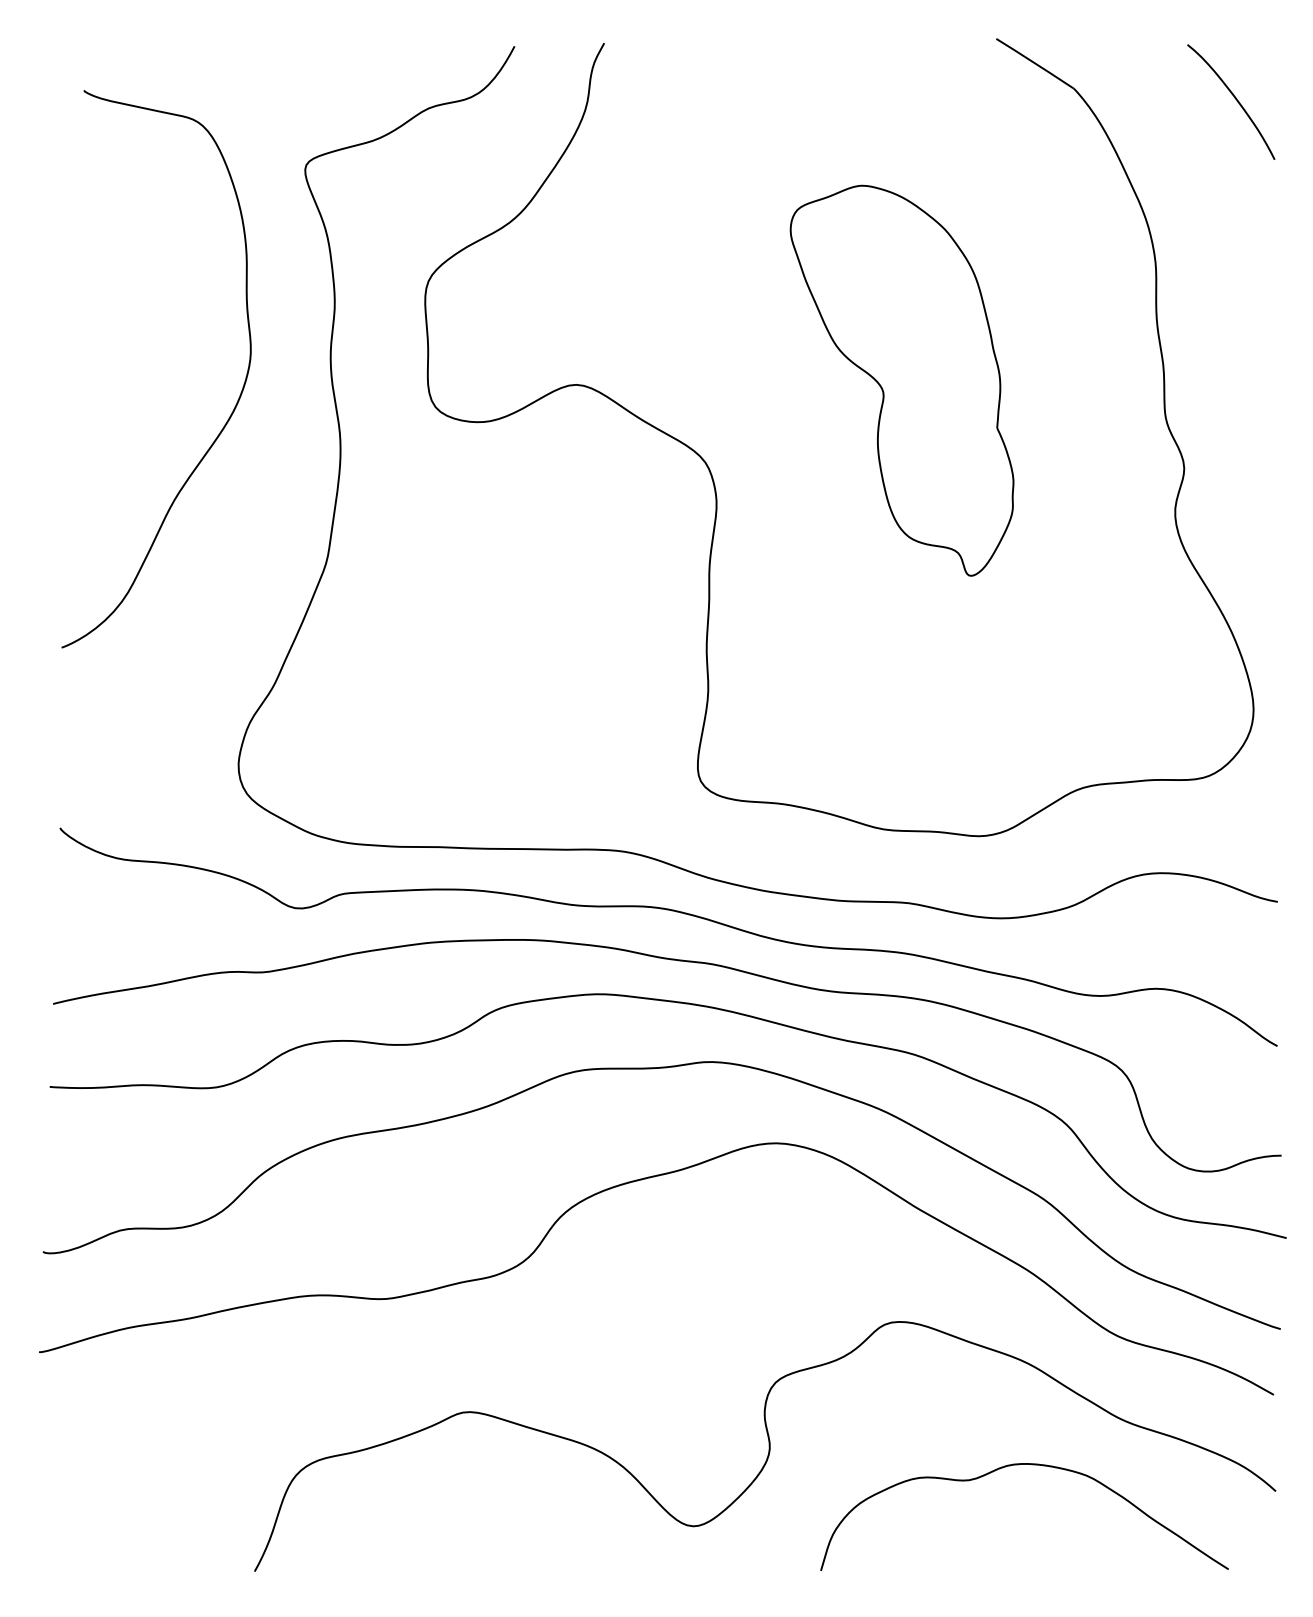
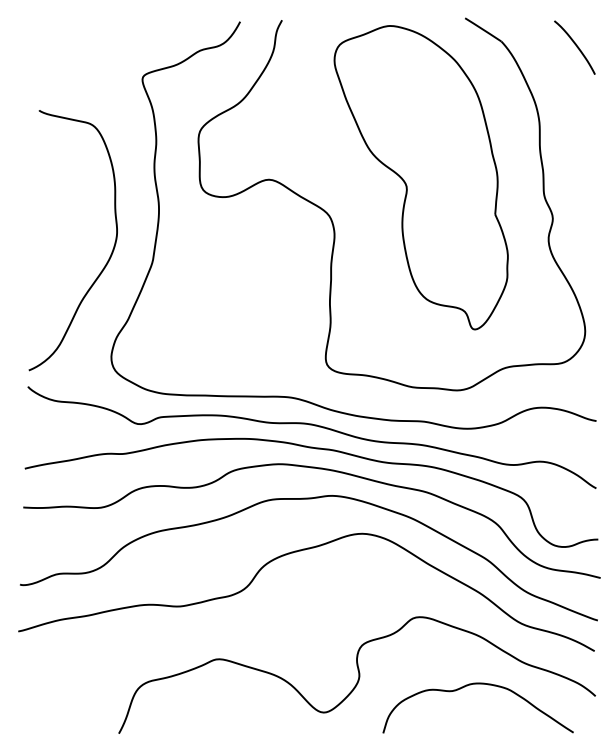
part: (900, 380) -> (420, 177), size x1.67
curve: (232, 407) -> (108, 258), moved

